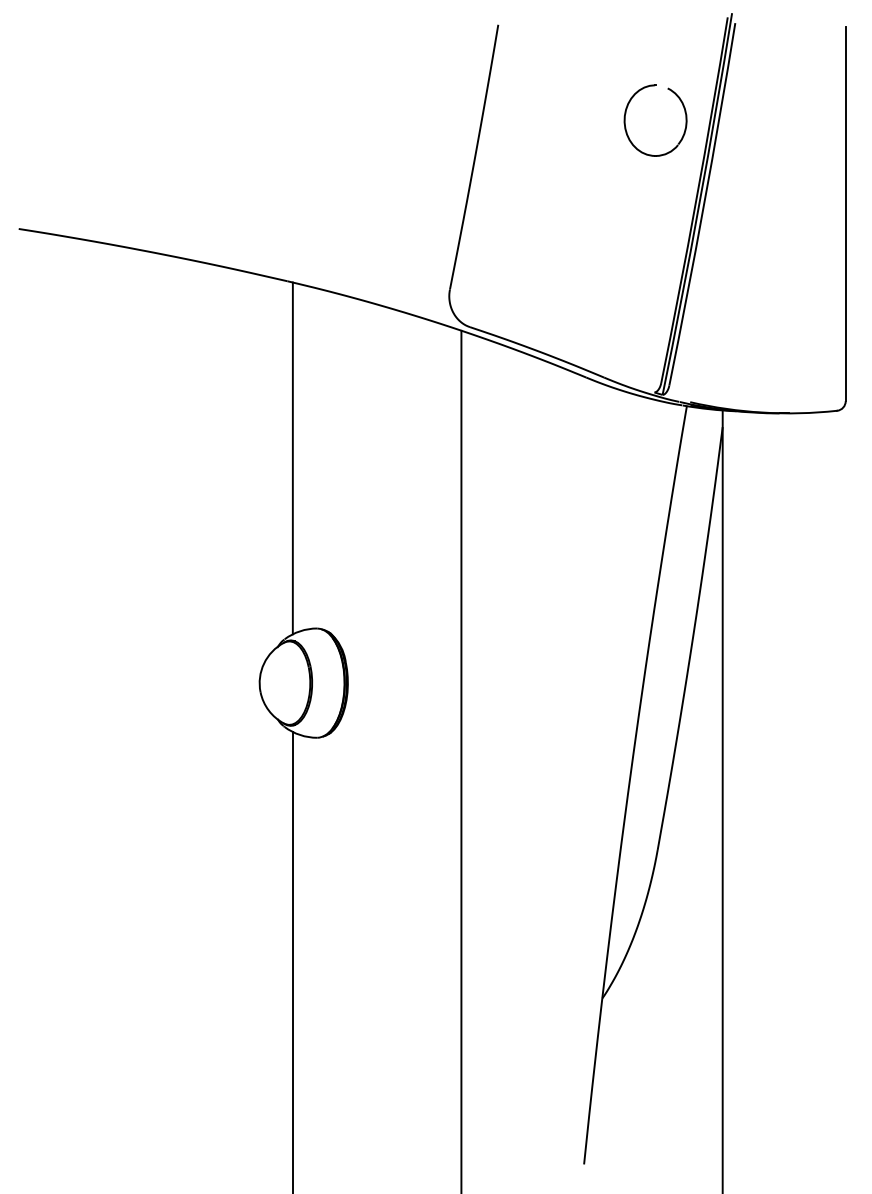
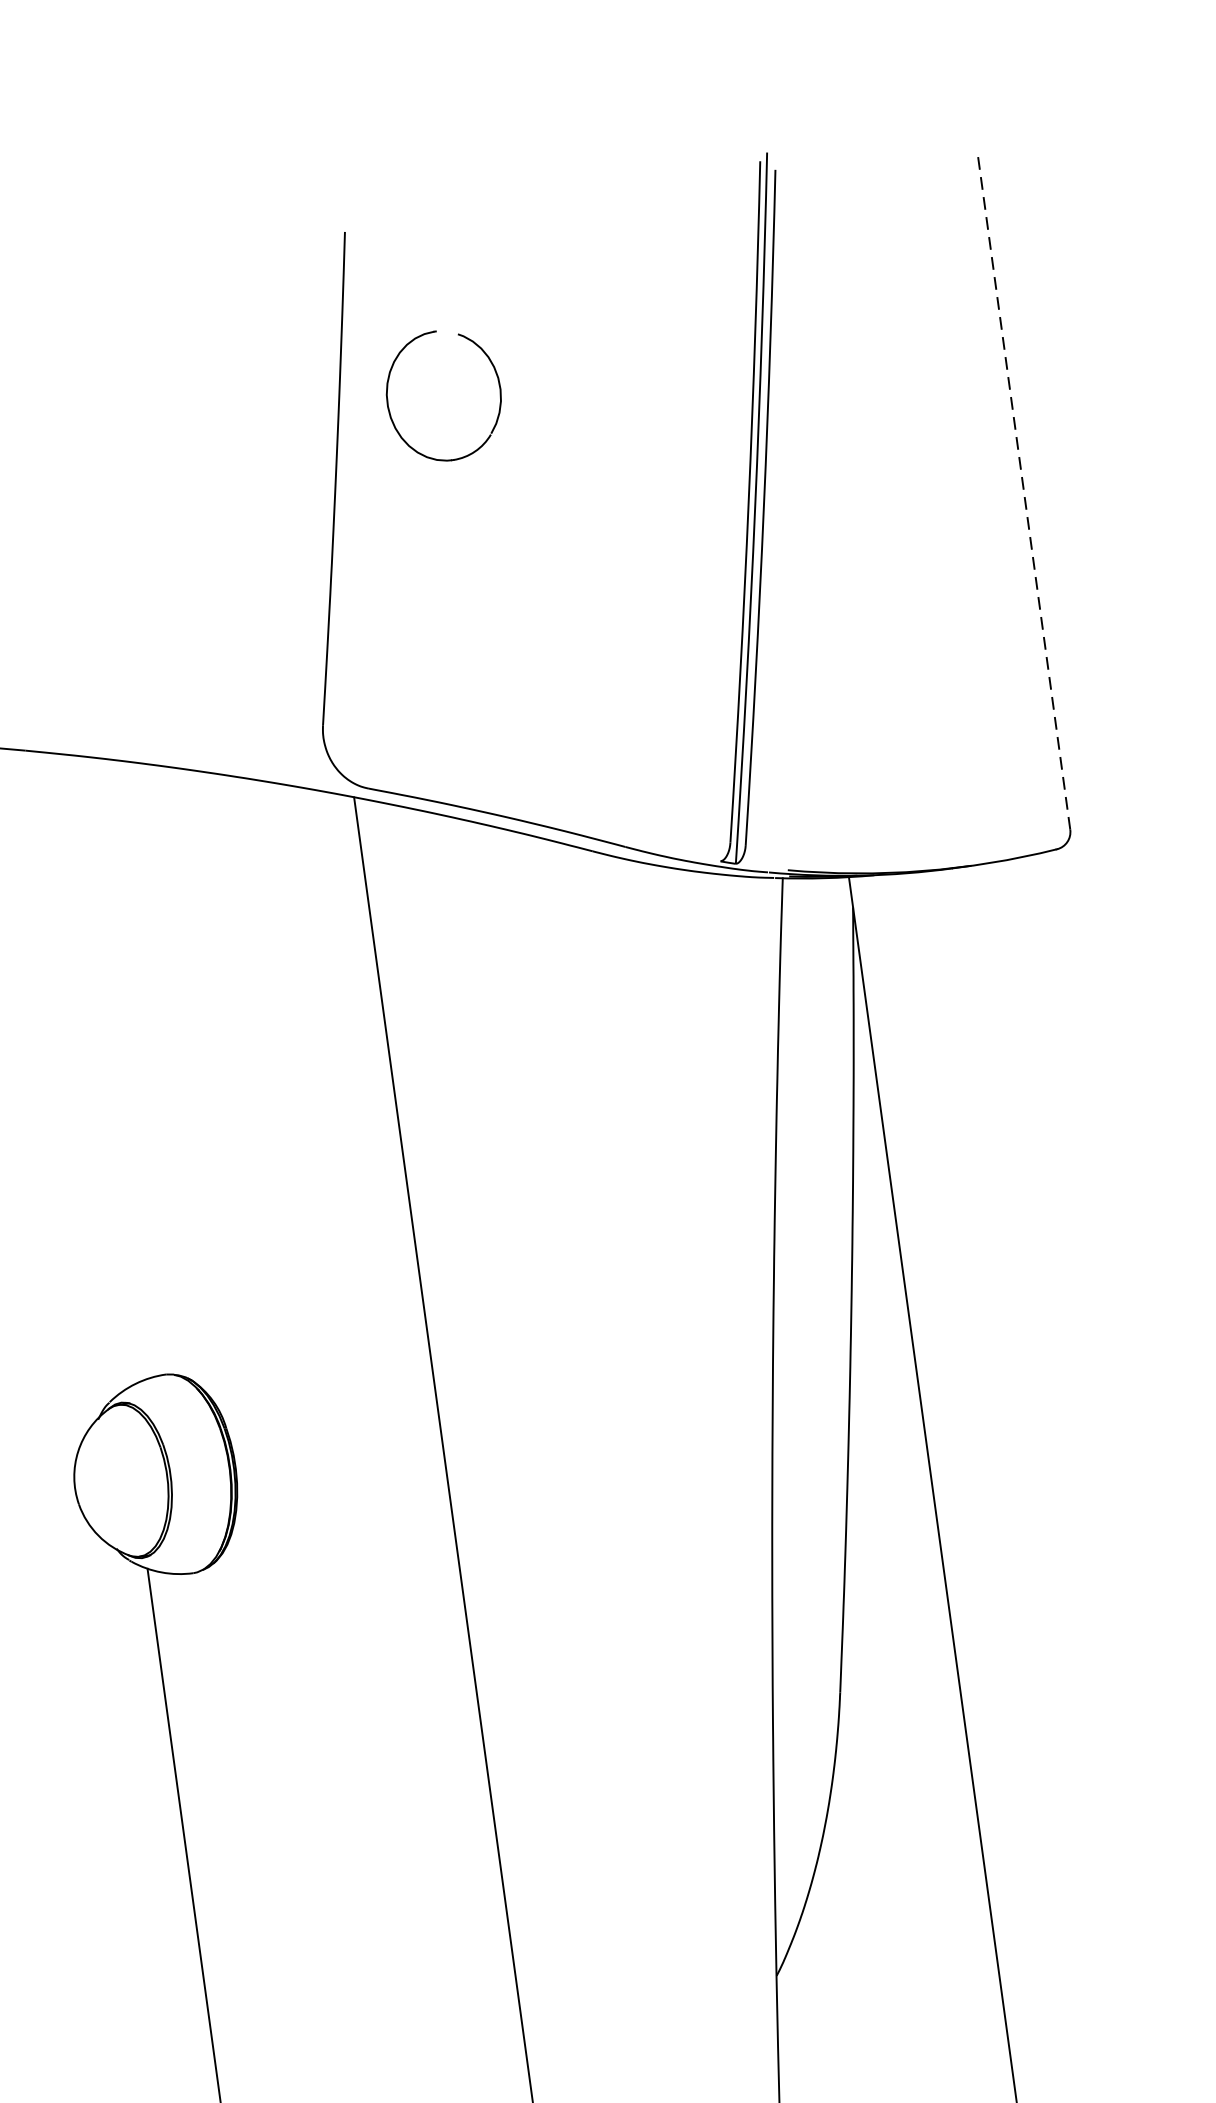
part: (626, 113) -> (389, 390), moved
line: (845, 214) -> (1023, 490), solid -> dashed
line: (292, 458) -> (78, 1071), removed

